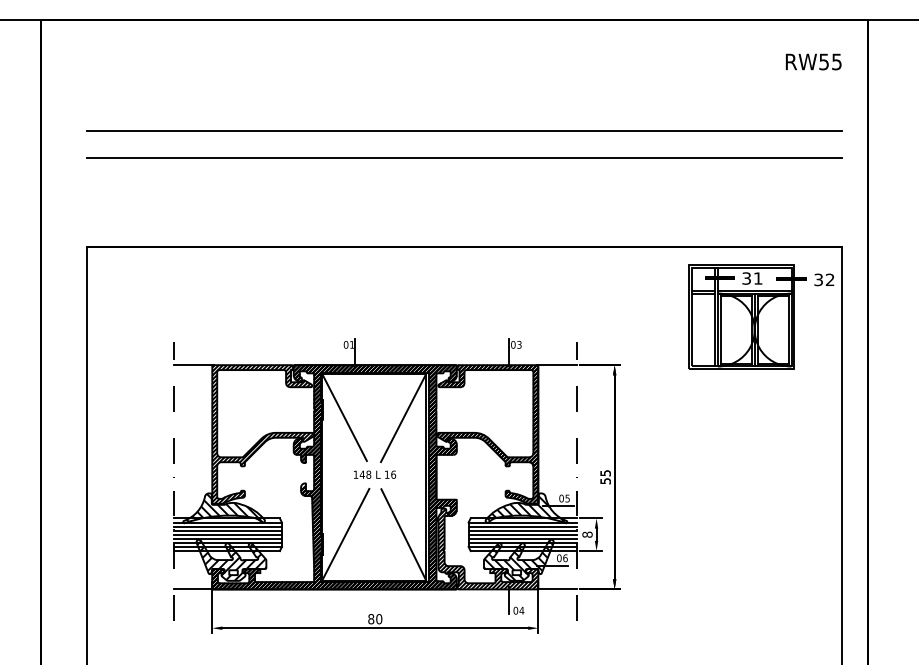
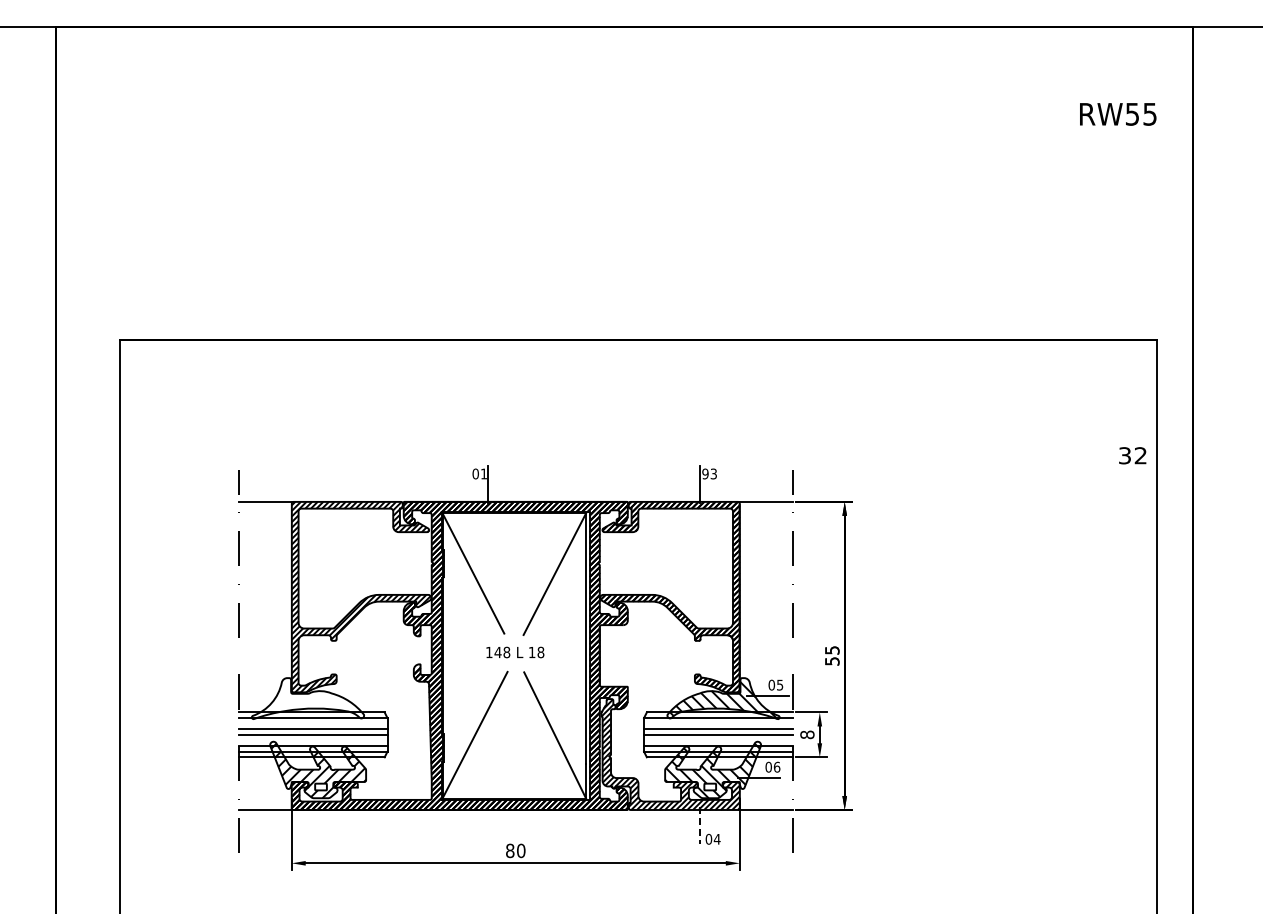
text: (813, 62) -> (1118, 114), moved
line: (464, 131) -> (638, 180), removed
line: (464, 158) -> (638, 217), removed
text: (824, 279) -> (1132, 455), moved
part: (746, 316) -> (1026, 435), removed
text: (513, 344) -> (705, 473), 03 -> 93
text: (393, 474) -> (540, 651), 16 -> 18
hatch: (224, 508) -> (308, 698), removed
line: (227, 526) -> (312, 723), removed
line: (522, 526) -> (718, 723), removed
line: (227, 538) -> (312, 740), removed
line: (522, 538) -> (718, 740), removed
line: (509, 600) -> (700, 825), solid -> dashed

